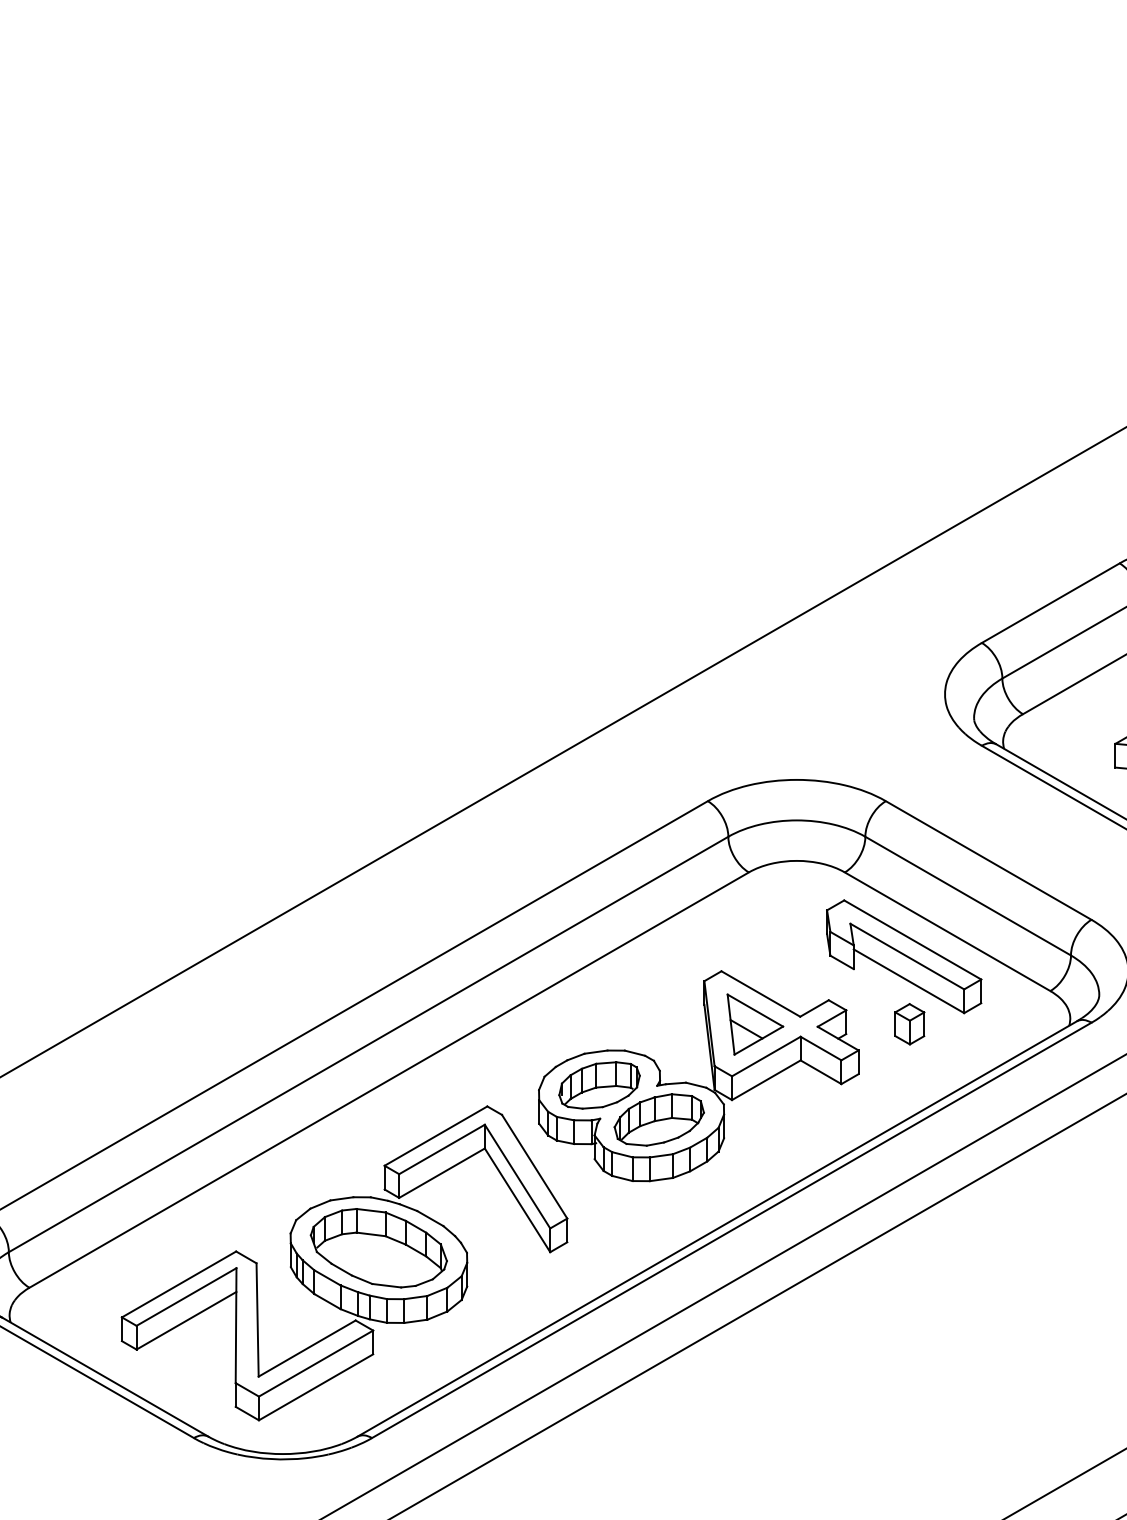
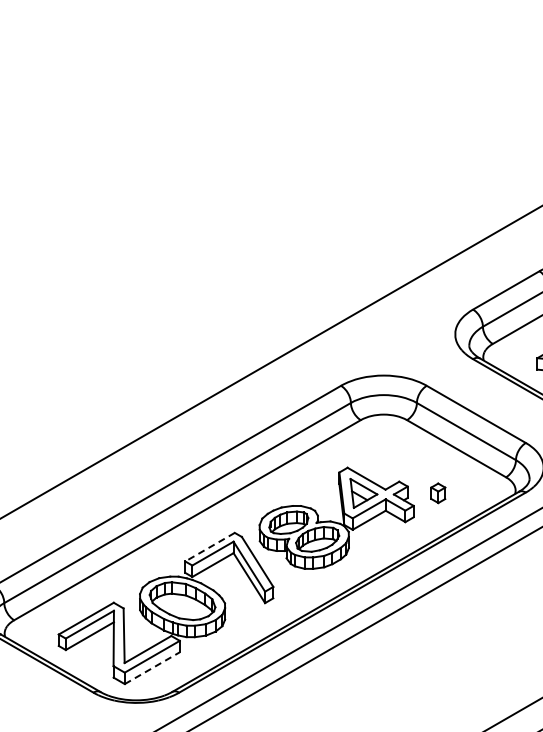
part: (903, 956) -> (435, 460), removed
line: (436, 1136) -> (210, 547), solid -> dashed
line: (316, 1387) -> (152, 668), solid -> dashed

